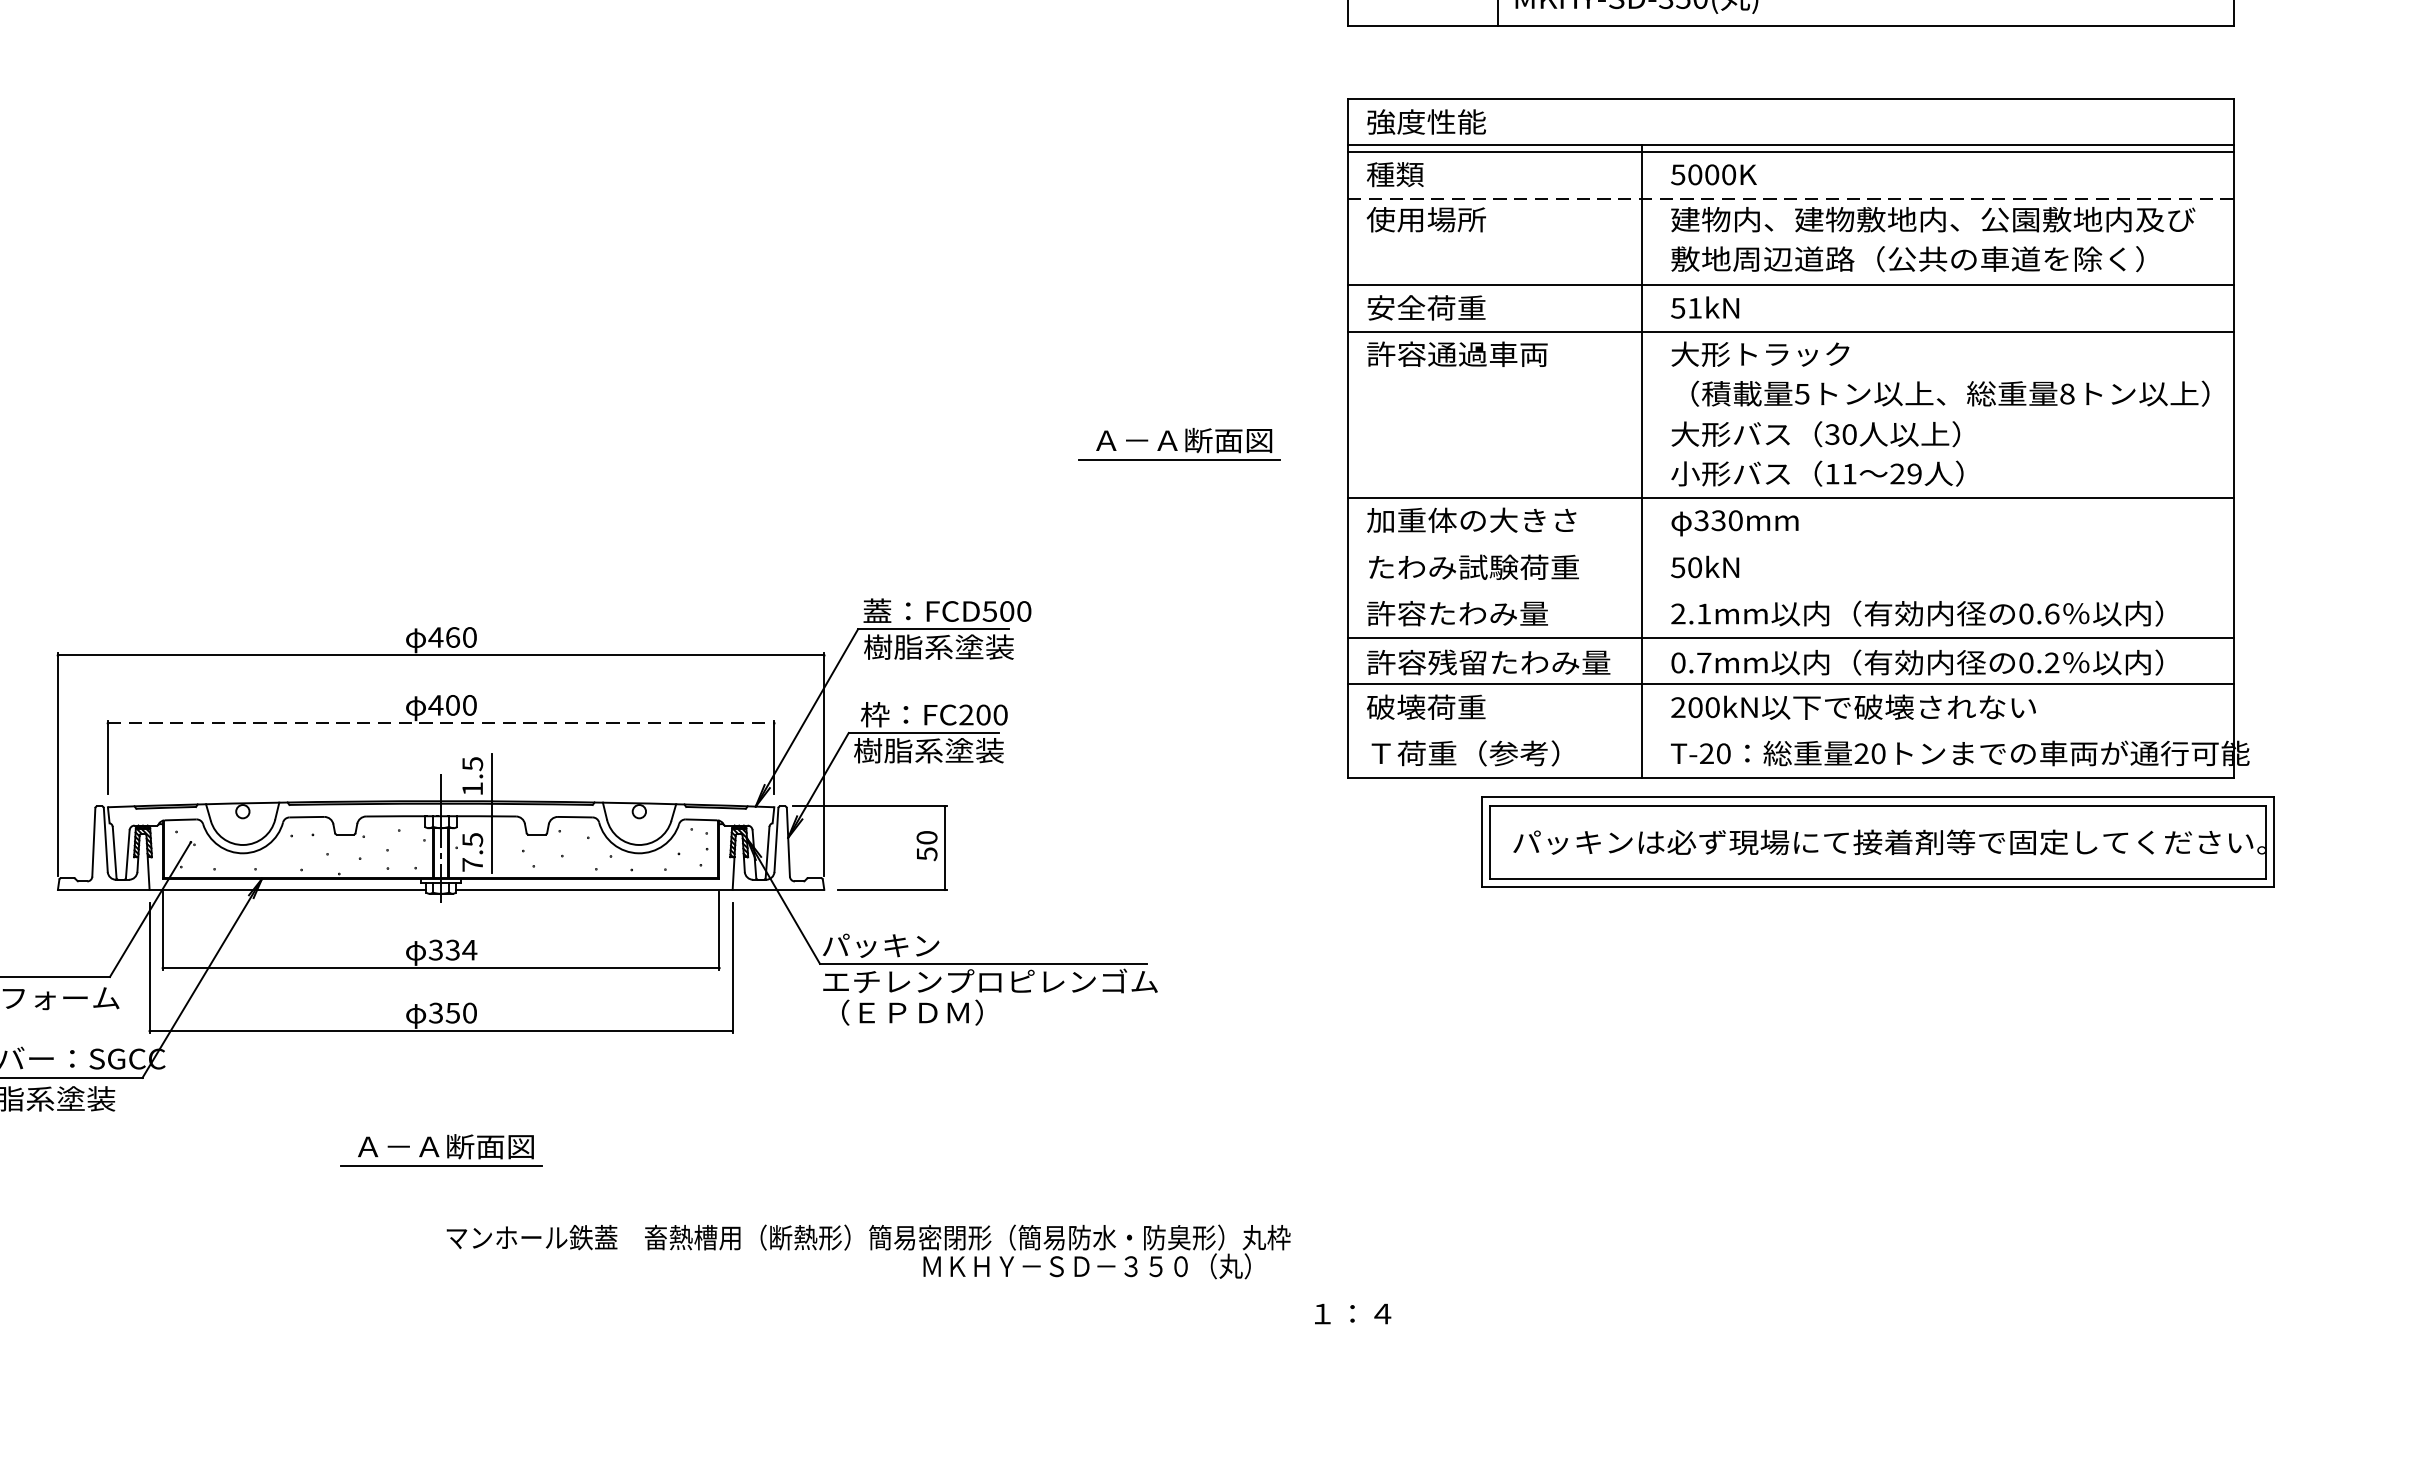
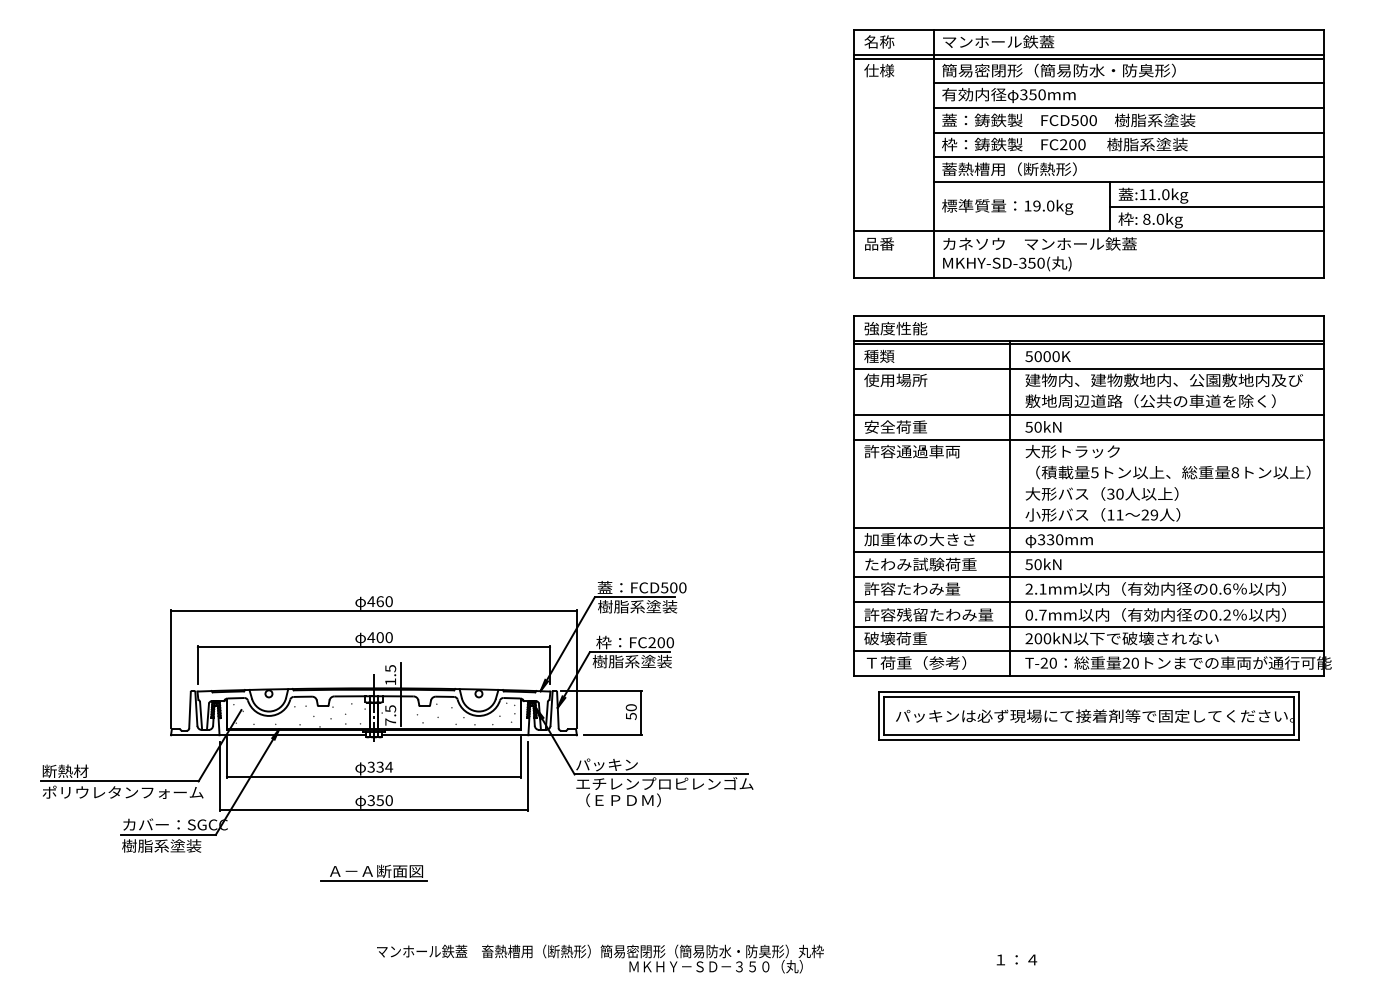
line: (1792, 199) -> (1089, 369), dashed -> solid
text: (1693, 306) -> (1037, 426), 51kN -> 50kN
part: (1178, 442) -> (764, 498), removed
line: (1790, 544) -> (1088, 552), added
line: (1790, 591) -> (1088, 577), added
line: (442, 724) -> (374, 647), dashed -> solid
line: (1790, 731) -> (1088, 651), added
part: (1877, 841) -> (1088, 715), moved
text: (868, 1250) -> (600, 958), moved
text: (1352, 1313) -> (1016, 959), moved

